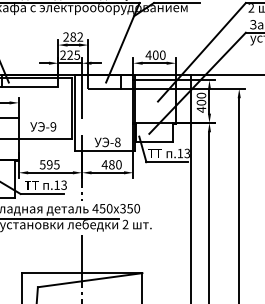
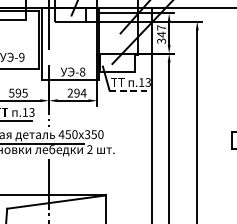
text: (201, 102) -> (161, 34), 400 -> 347
line: (167, 162) -> (129, 91), solid -> dashed
text: (111, 164) -> (76, 92), 480 -> 294

